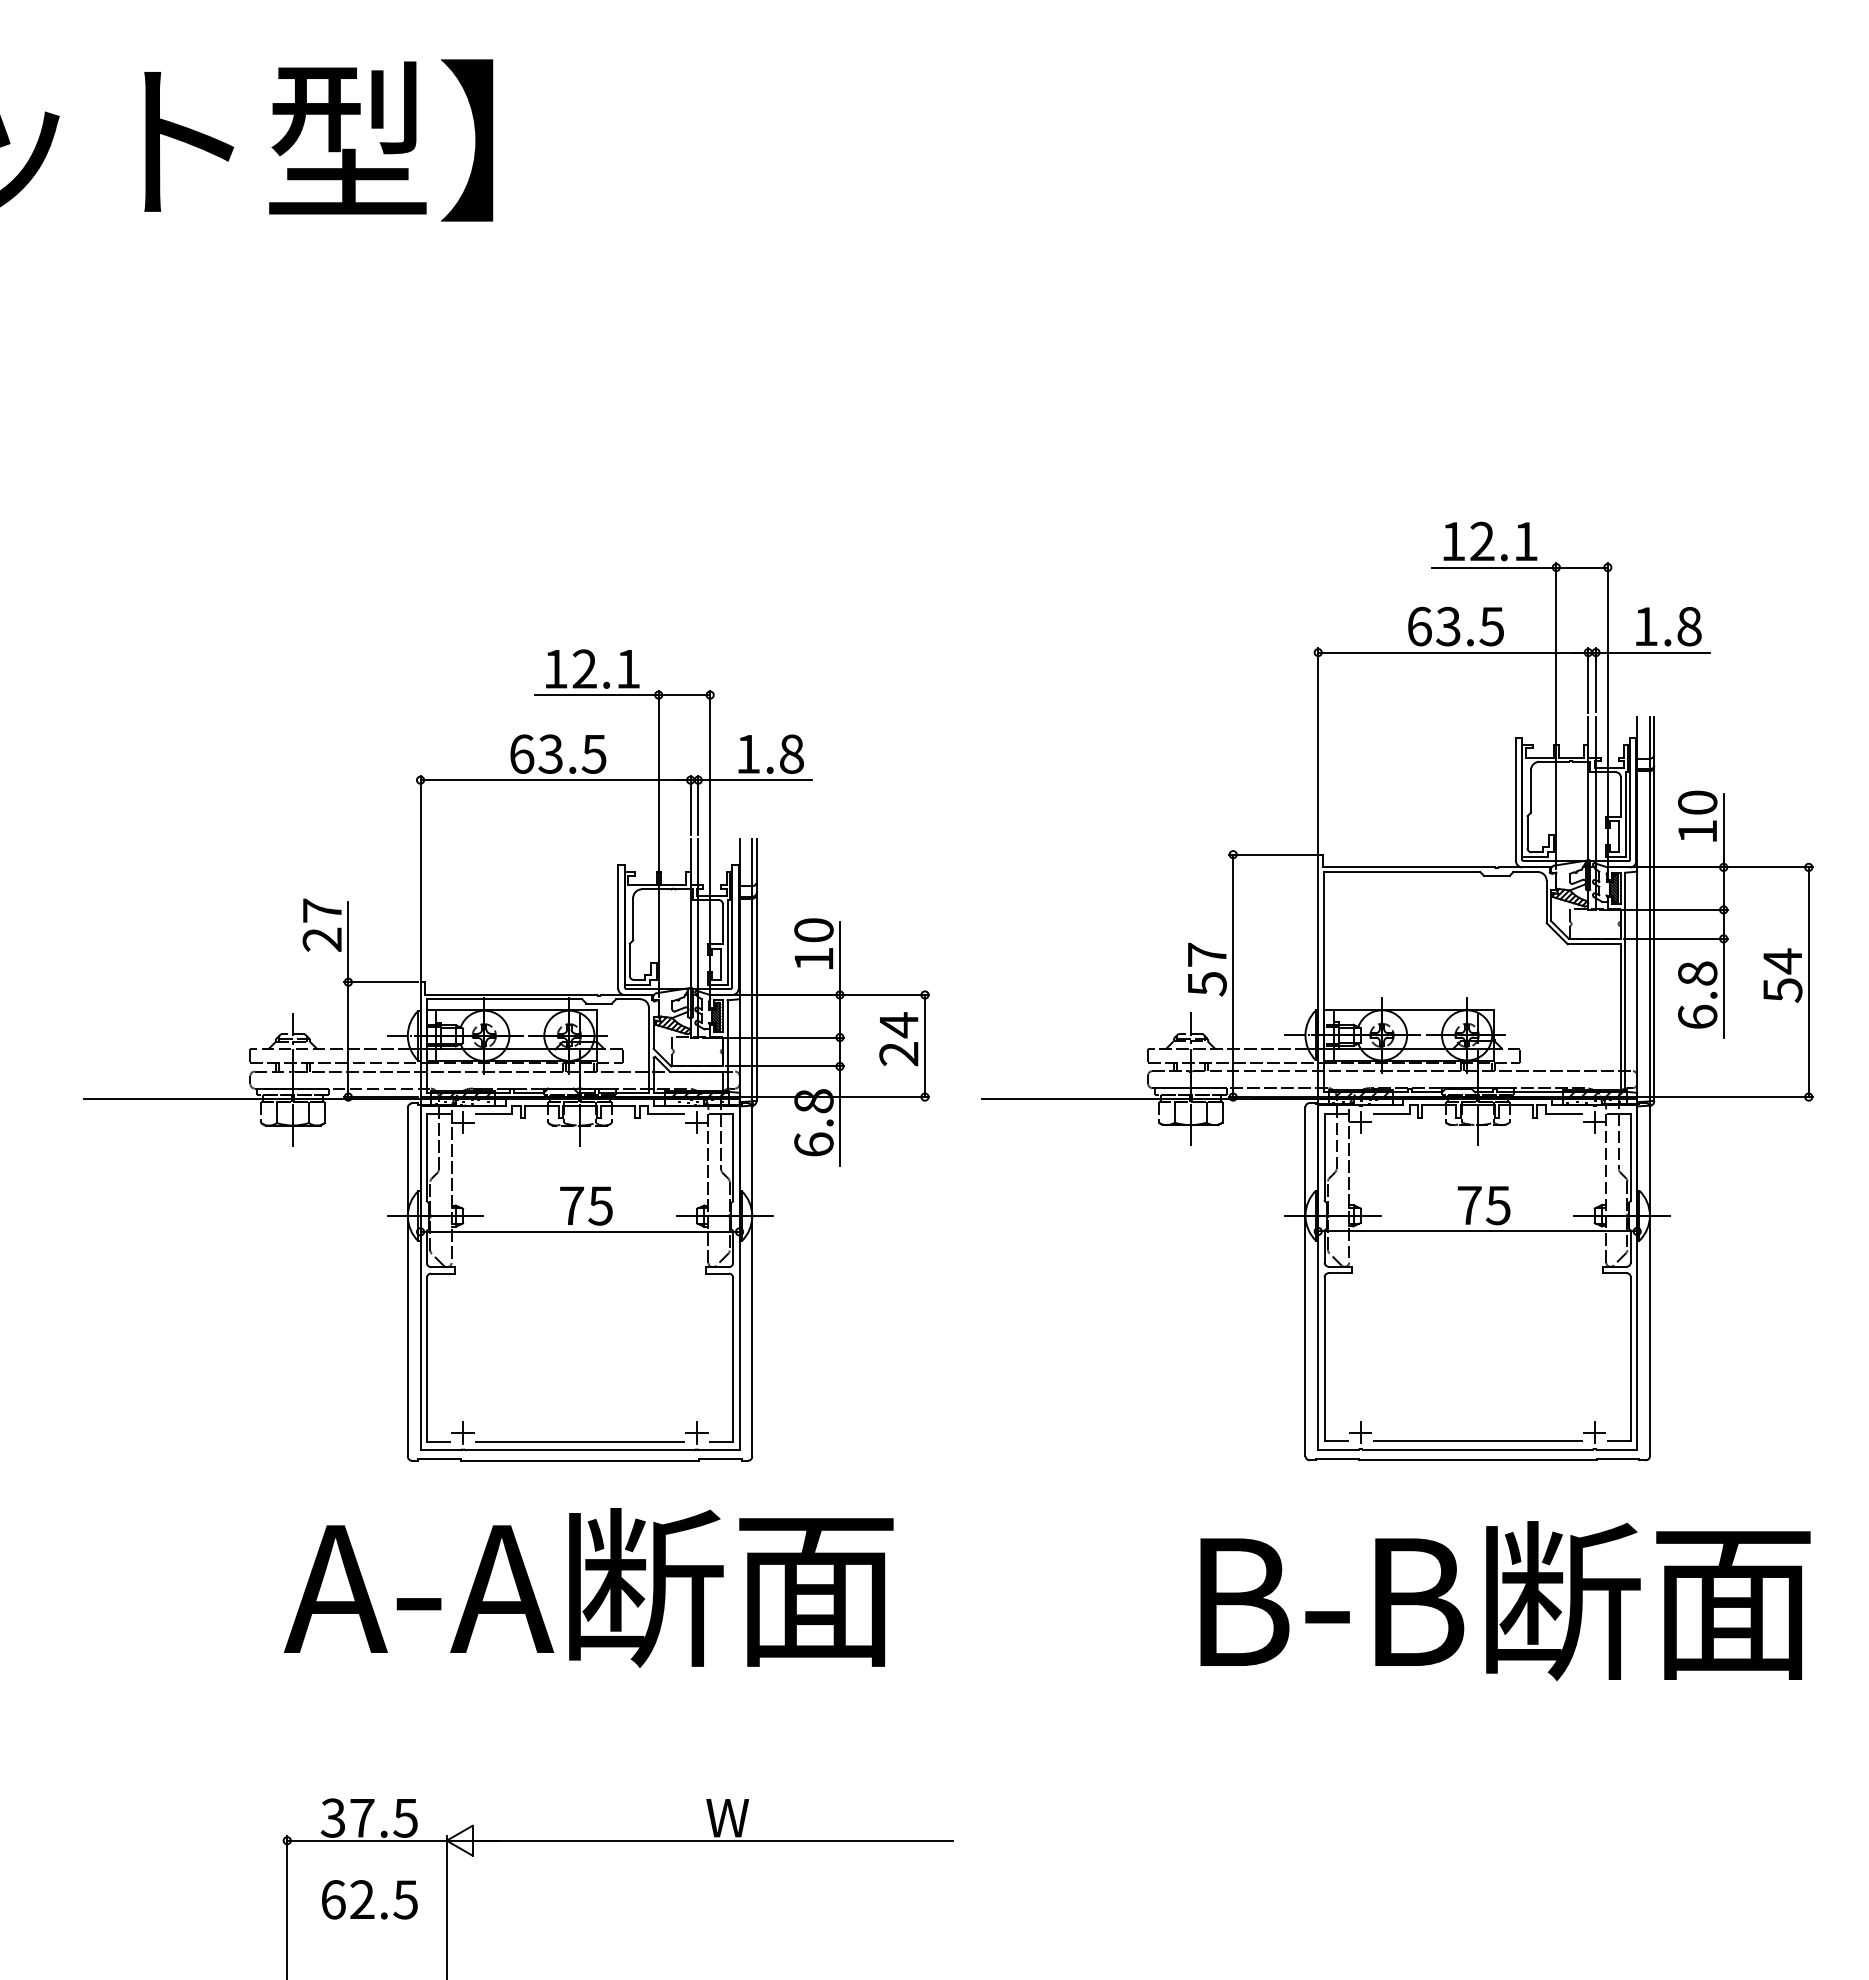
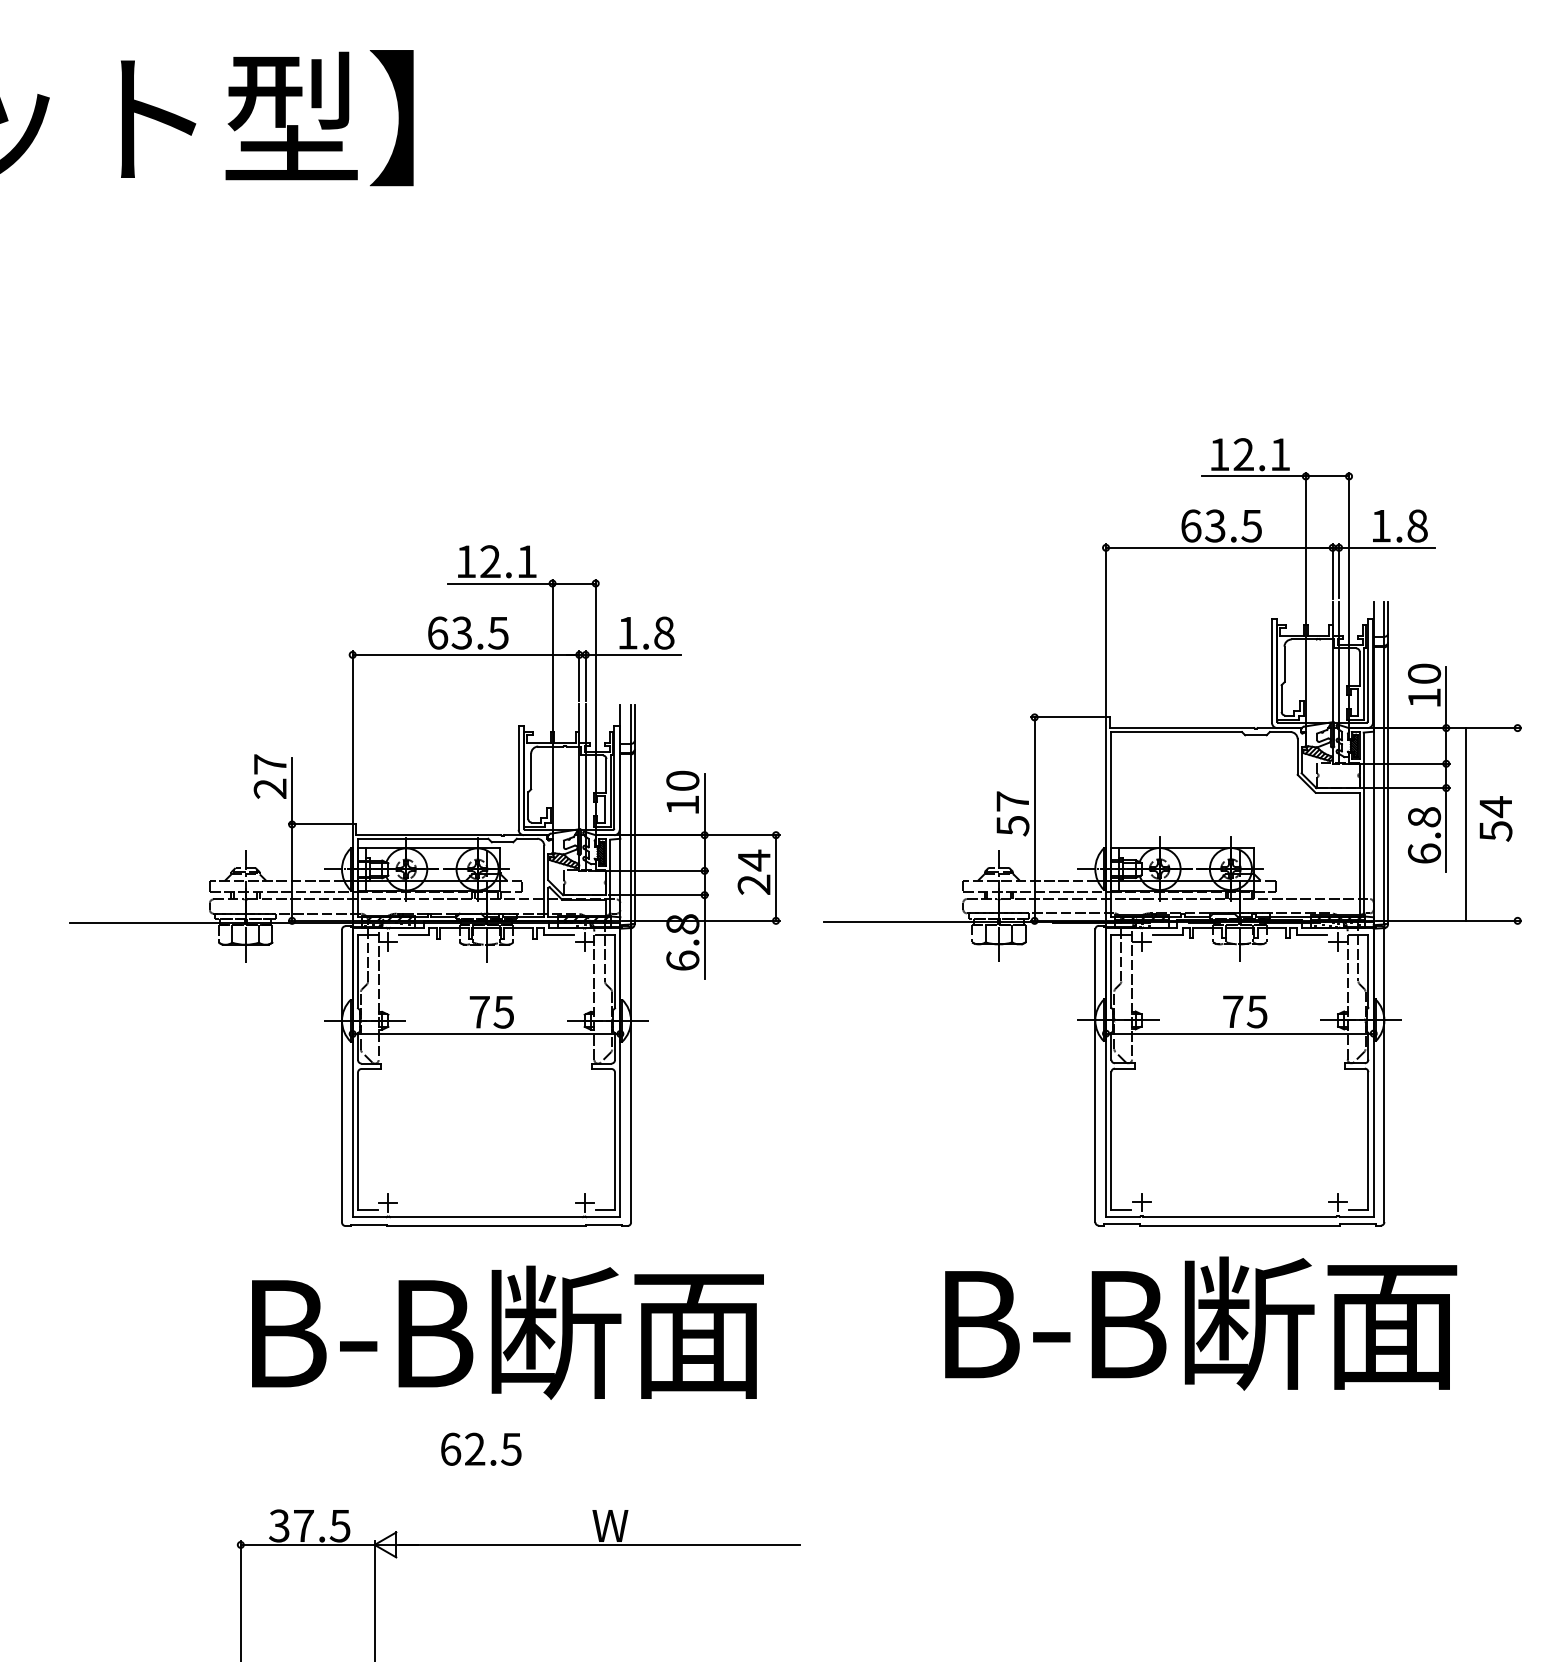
line: (1808, 982) -> (1465, 824), moved
line: (580, 1441) -> (486, 1209), removed
line: (1477, 1441) -> (1239, 1209), removed
text: (596, 1588) -> (500, 1333), A-A断面 -> B-B断面
text: (1505, 1601) -> (1201, 1324), moved
text: (369, 1899) -> (481, 1449), moved

